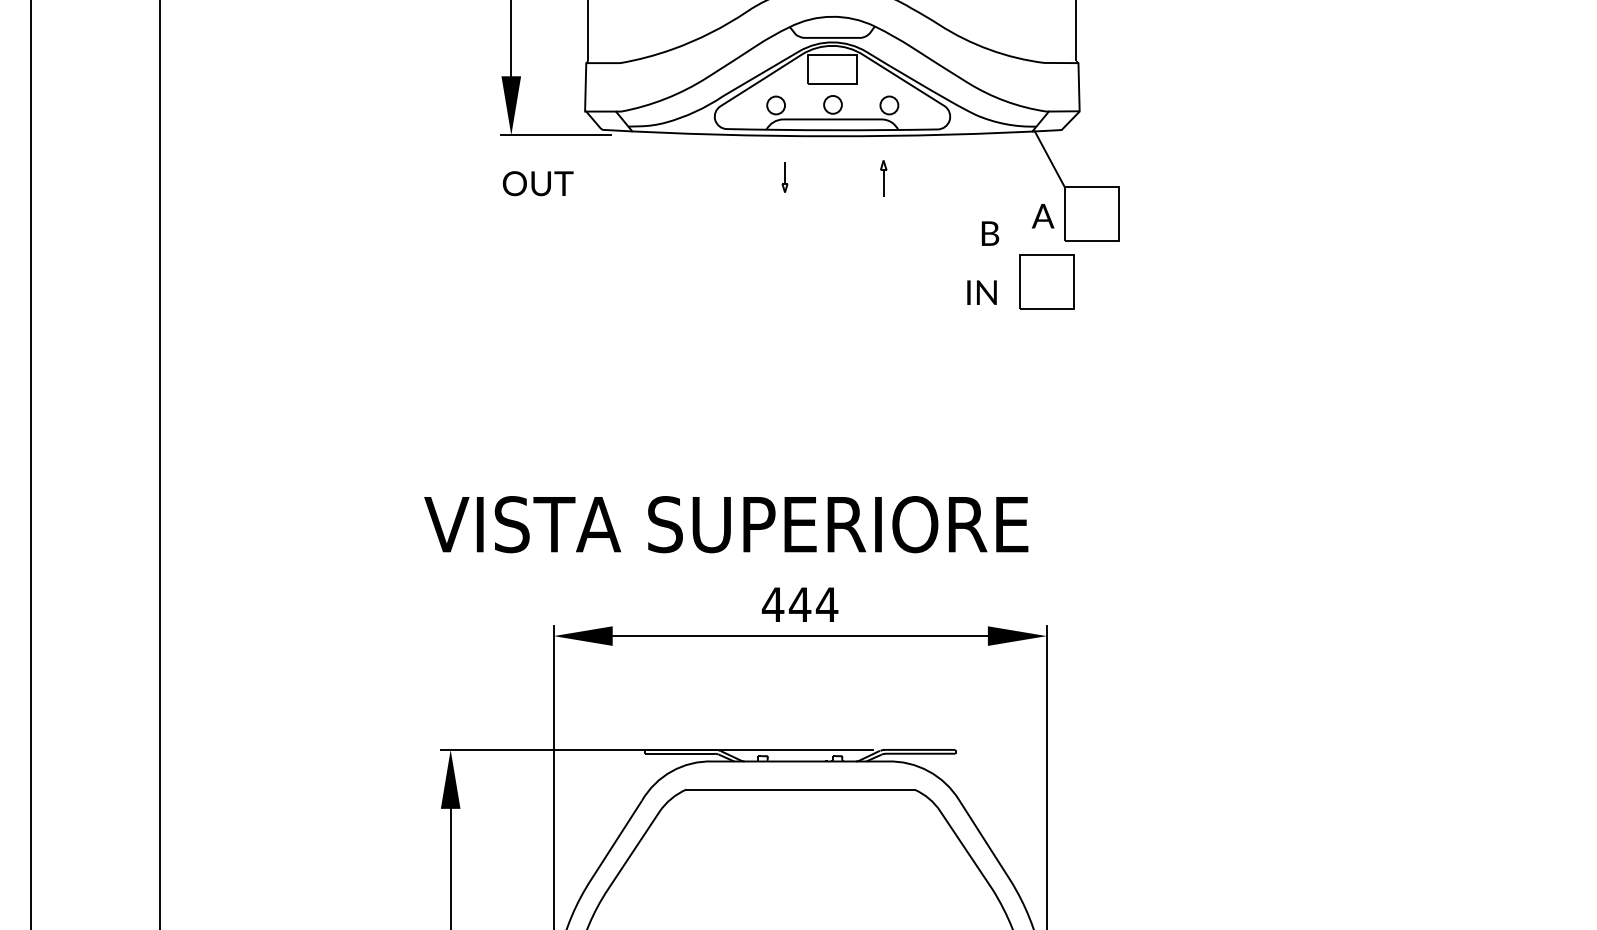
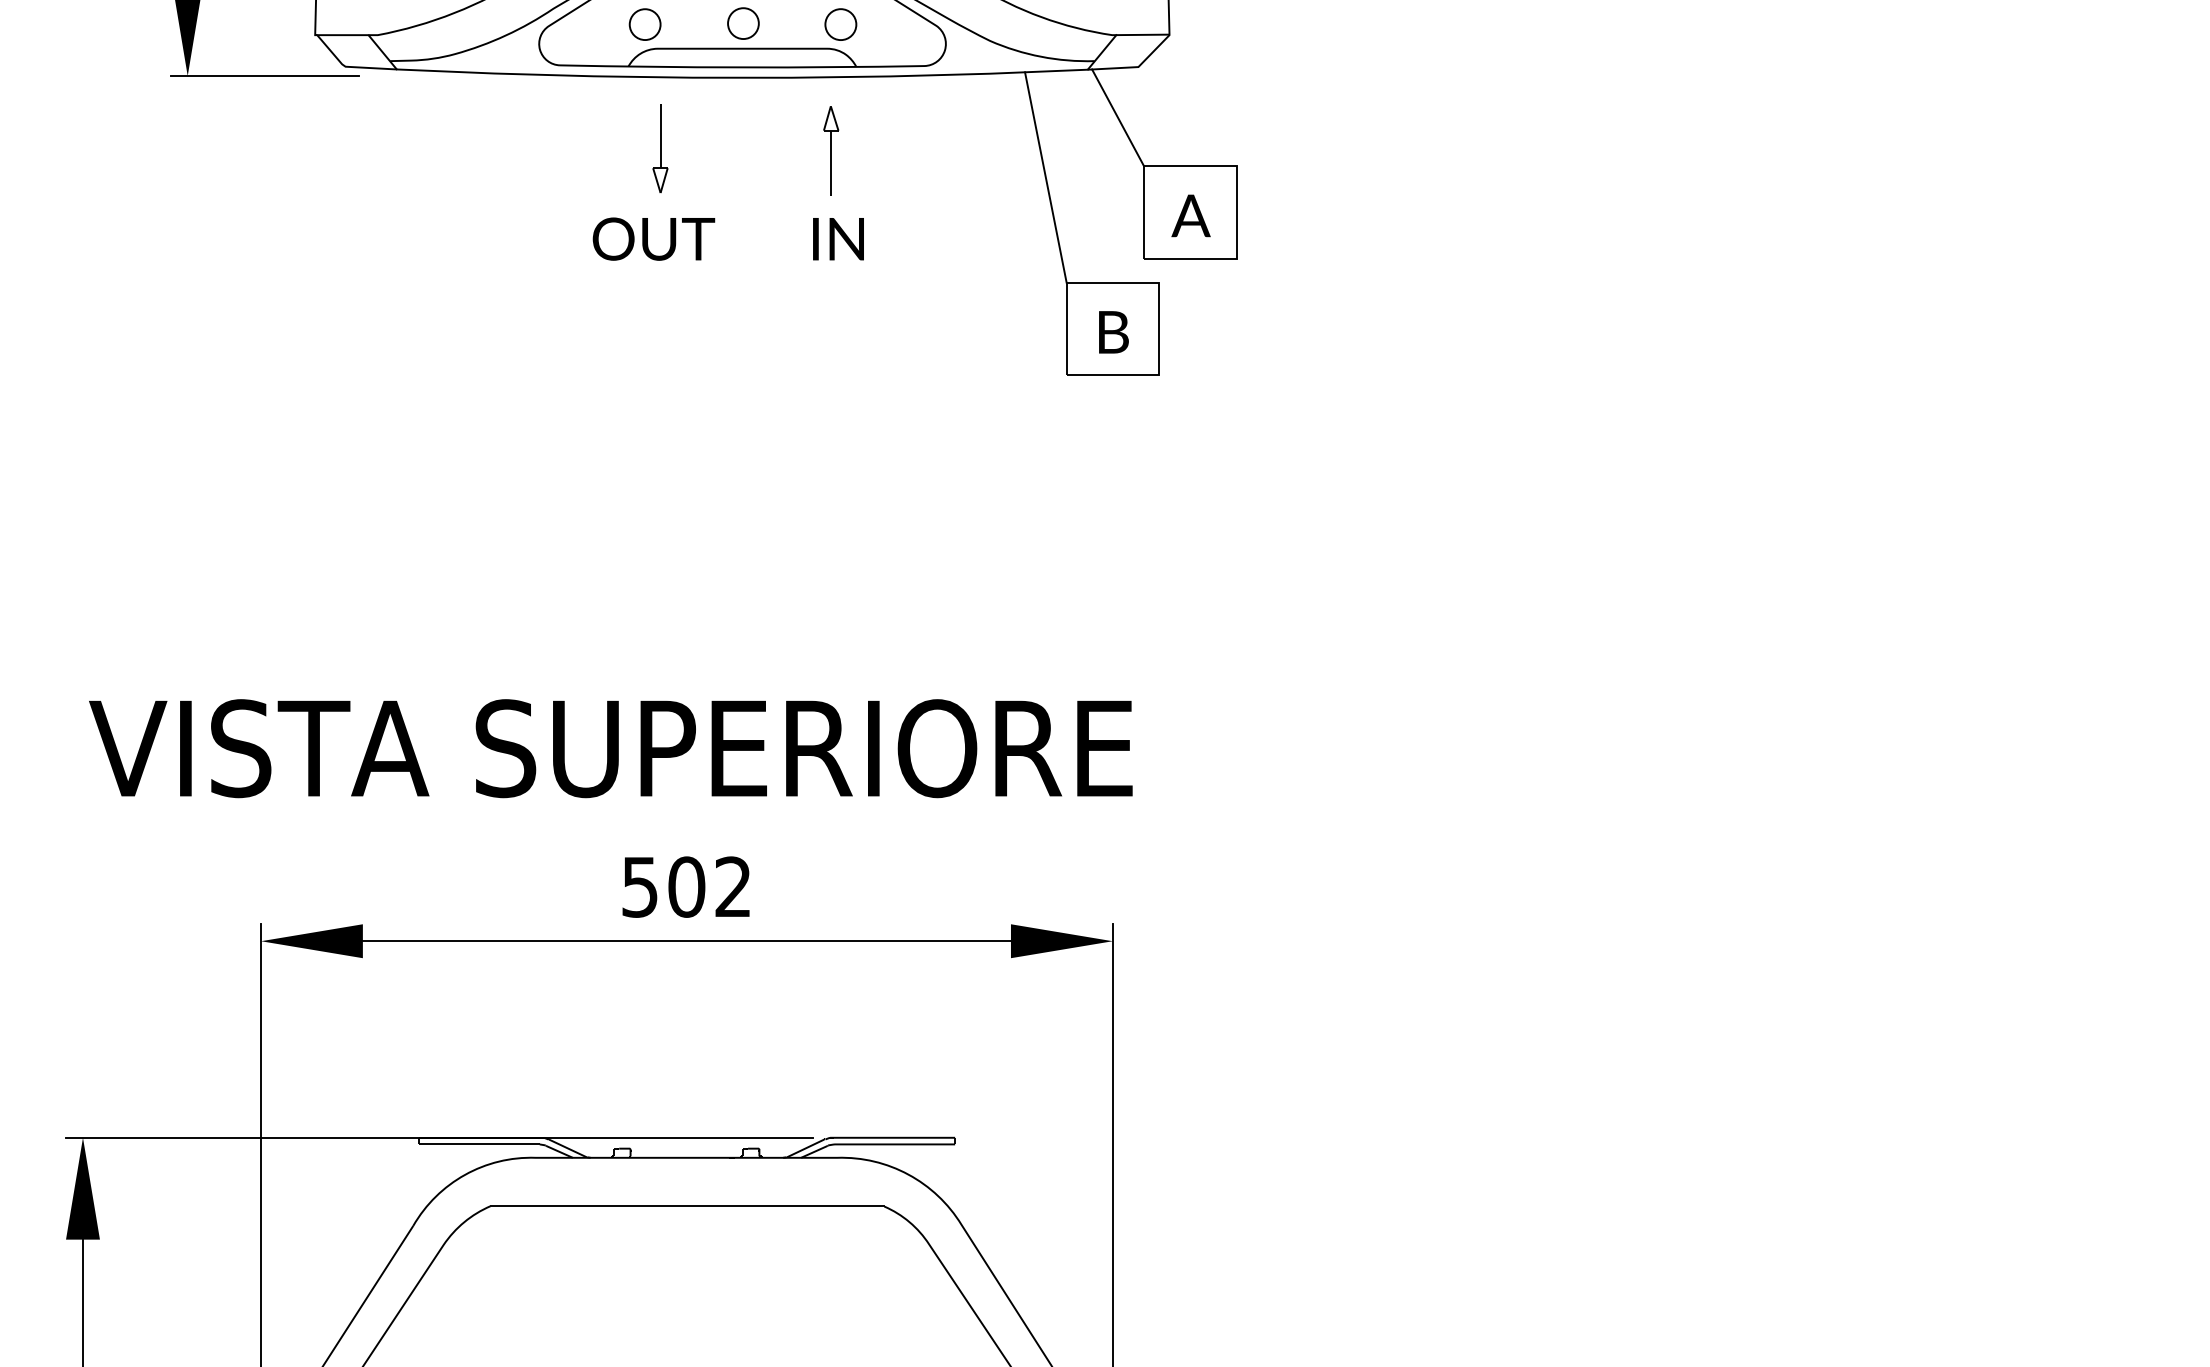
part: (784, 176) -> (659, 147), size x1.67
part: (883, 178) -> (830, 150), size x1.43
text: (537, 183) -> (652, 238), moved
line: (1008, 193) -> (1046, 176), added
text: (1042, 216) -> (1189, 216), moved
text: (990, 233) -> (1113, 332), moved
text: (981, 292) -> (837, 238), moved
text: (726, 524) -> (611, 748), moved
text: (799, 604) -> (685, 886), 444 -> 502

